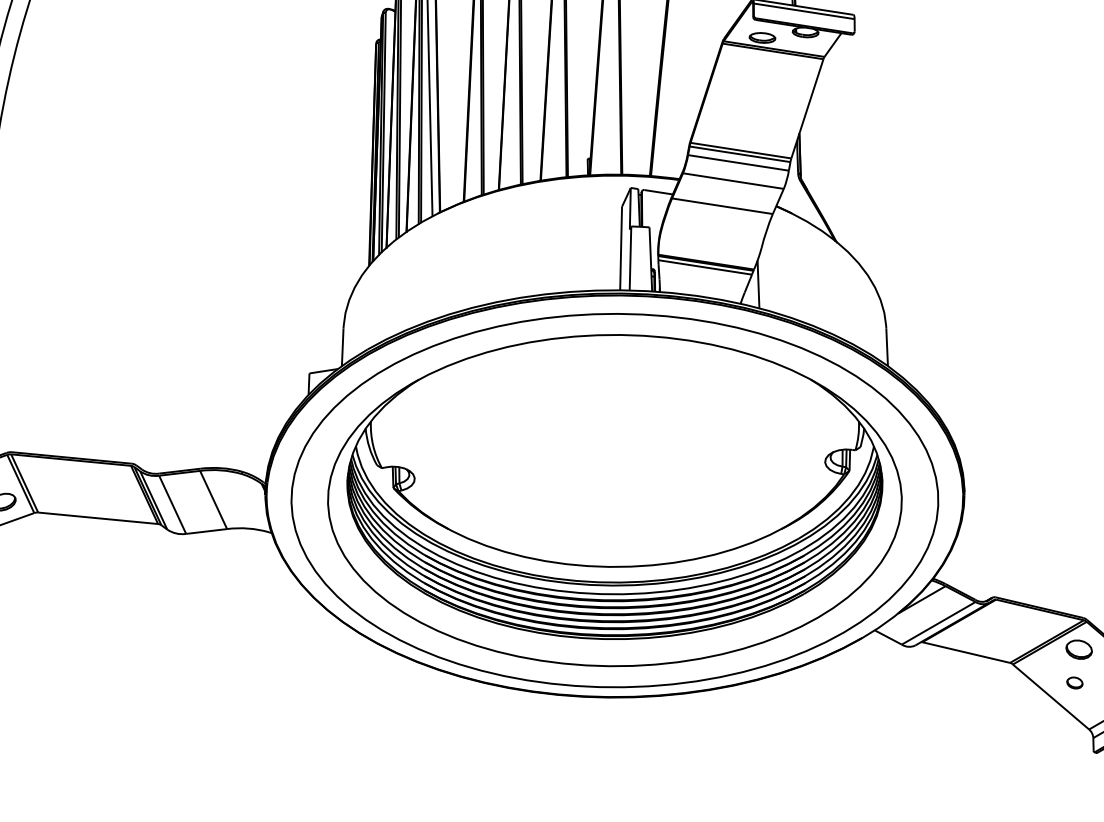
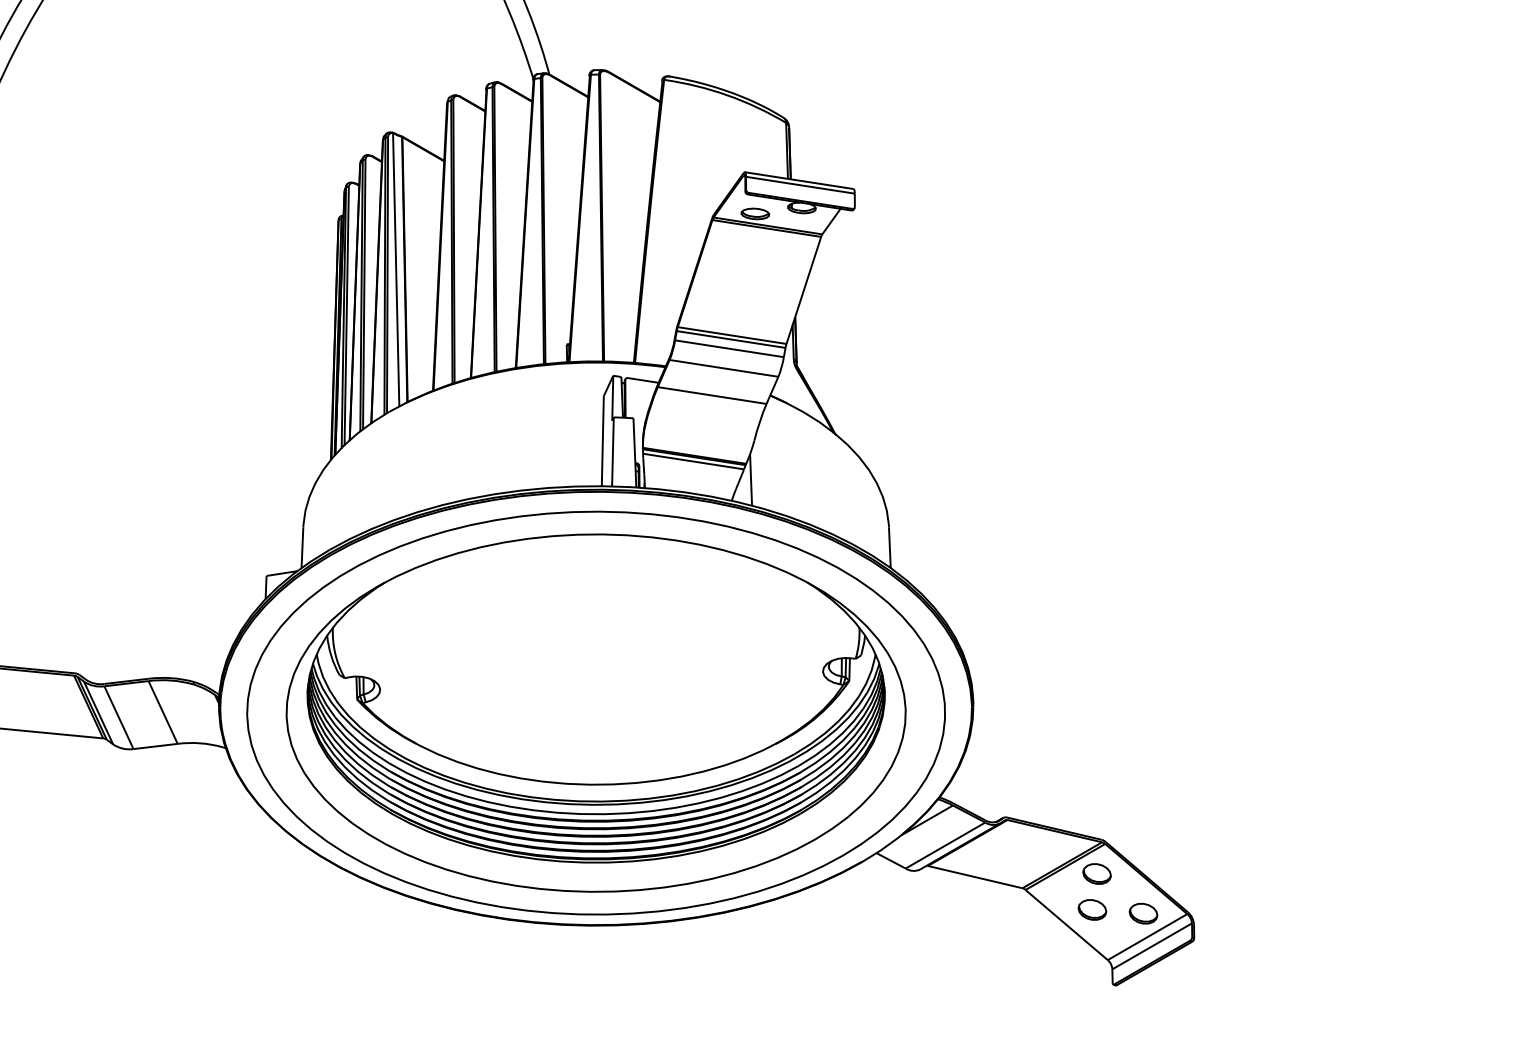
part: (1074, 682) -> (1092, 909), size x1.67

